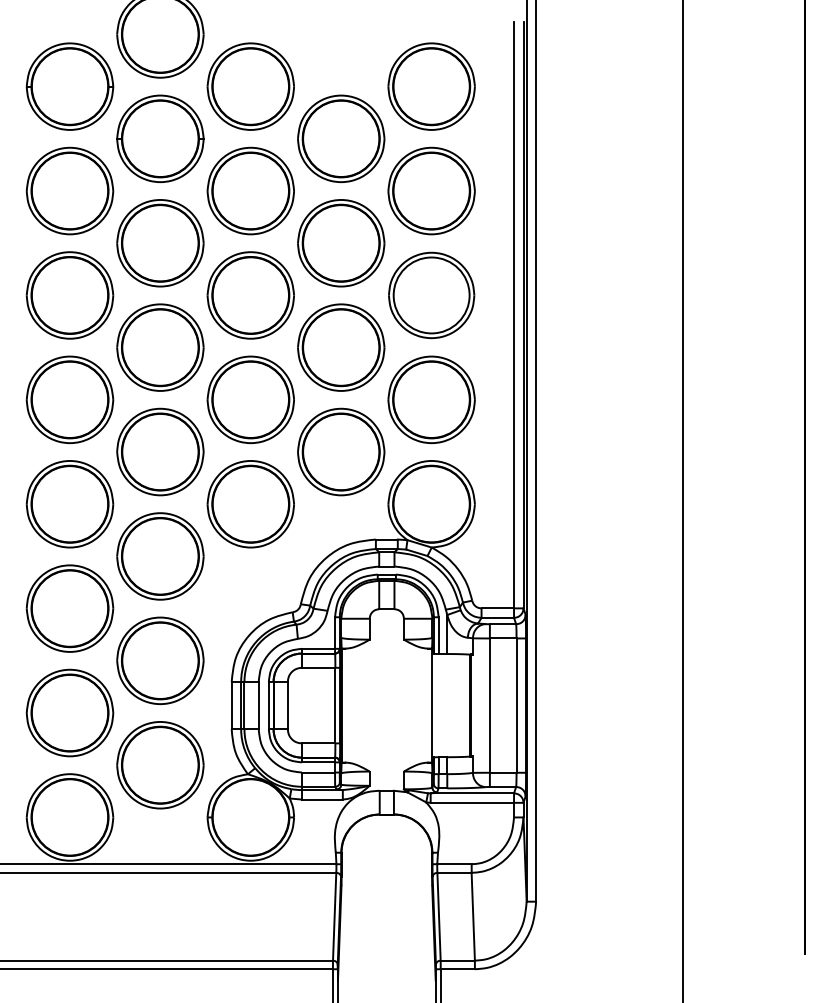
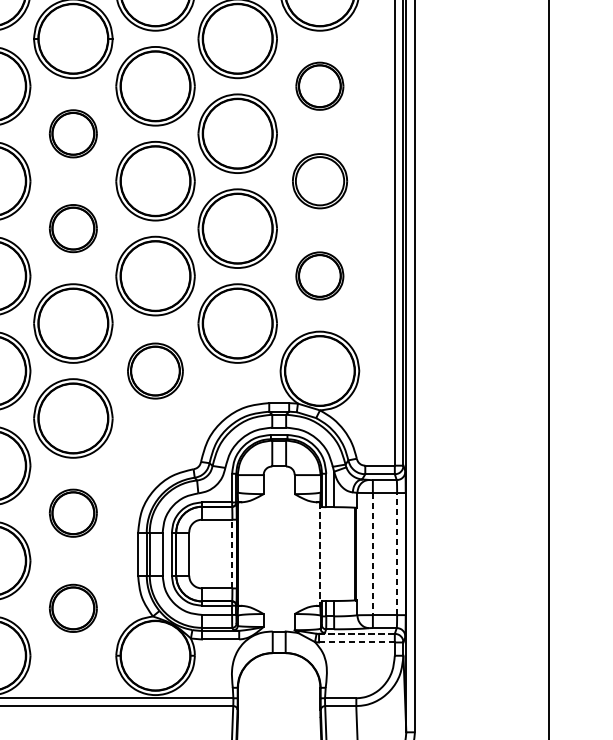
part: (431, 190) -> (319, 85), size x0.6
part: (160, 243) -> (73, 133), size x0.6
part: (431, 295) -> (319, 181), size x0.7
part: (160, 347) -> (73, 228), size x0.6
part: (431, 399) -> (319, 275), size x0.6
part: (250, 504) -> (155, 371), size x0.7
part: (160, 660) -> (73, 513), size x0.6
line: (335, 705) -> (232, 553), solid -> dashed
line: (431, 705) -> (319, 553), solid -> dashed
line: (516, 705) -> (397, 553), solid -> dashed
line: (489, 706) -> (372, 554), solid -> dashed
part: (160, 765) -> (73, 608), size x0.6
line: (472, 793) -> (357, 633), solid -> dashed
line: (472, 802) -> (357, 642), solid -> dashed

